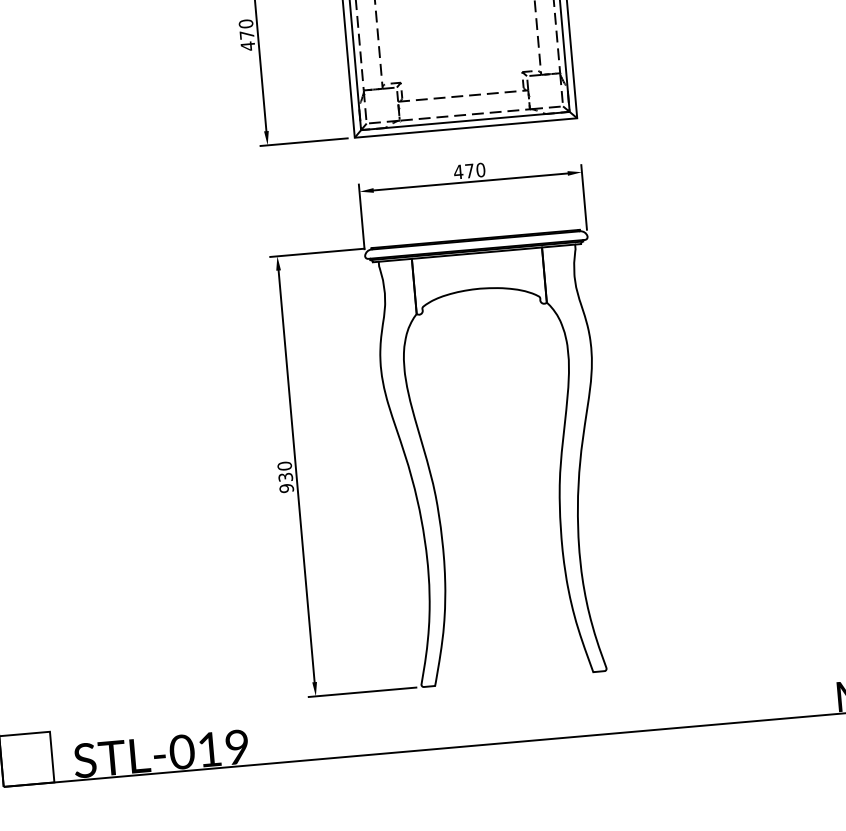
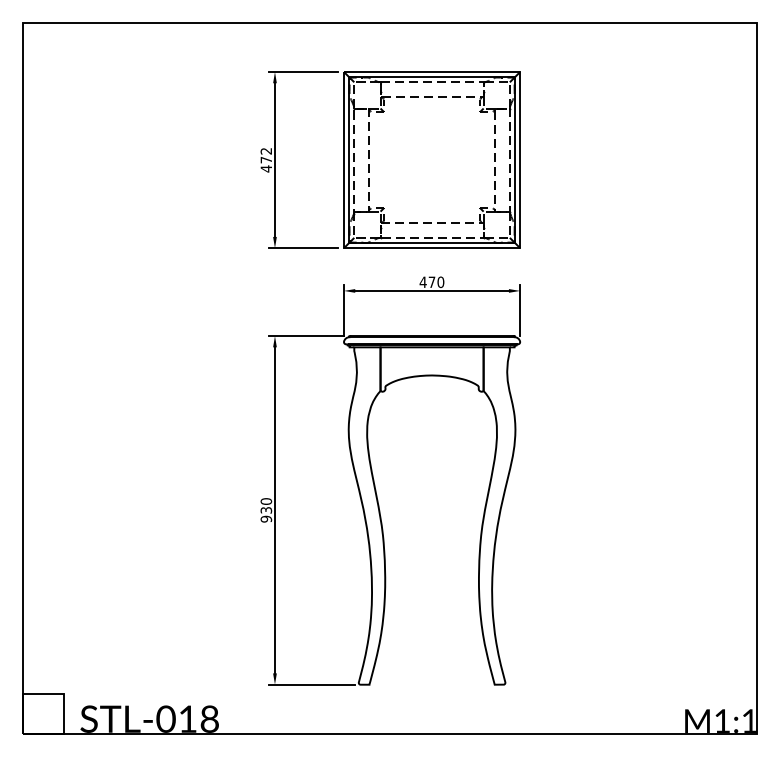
text: (246, 22) -> (266, 150), 470 -> 472
text: (237, 748) -> (209, 720), STL-019 -> STL-018

